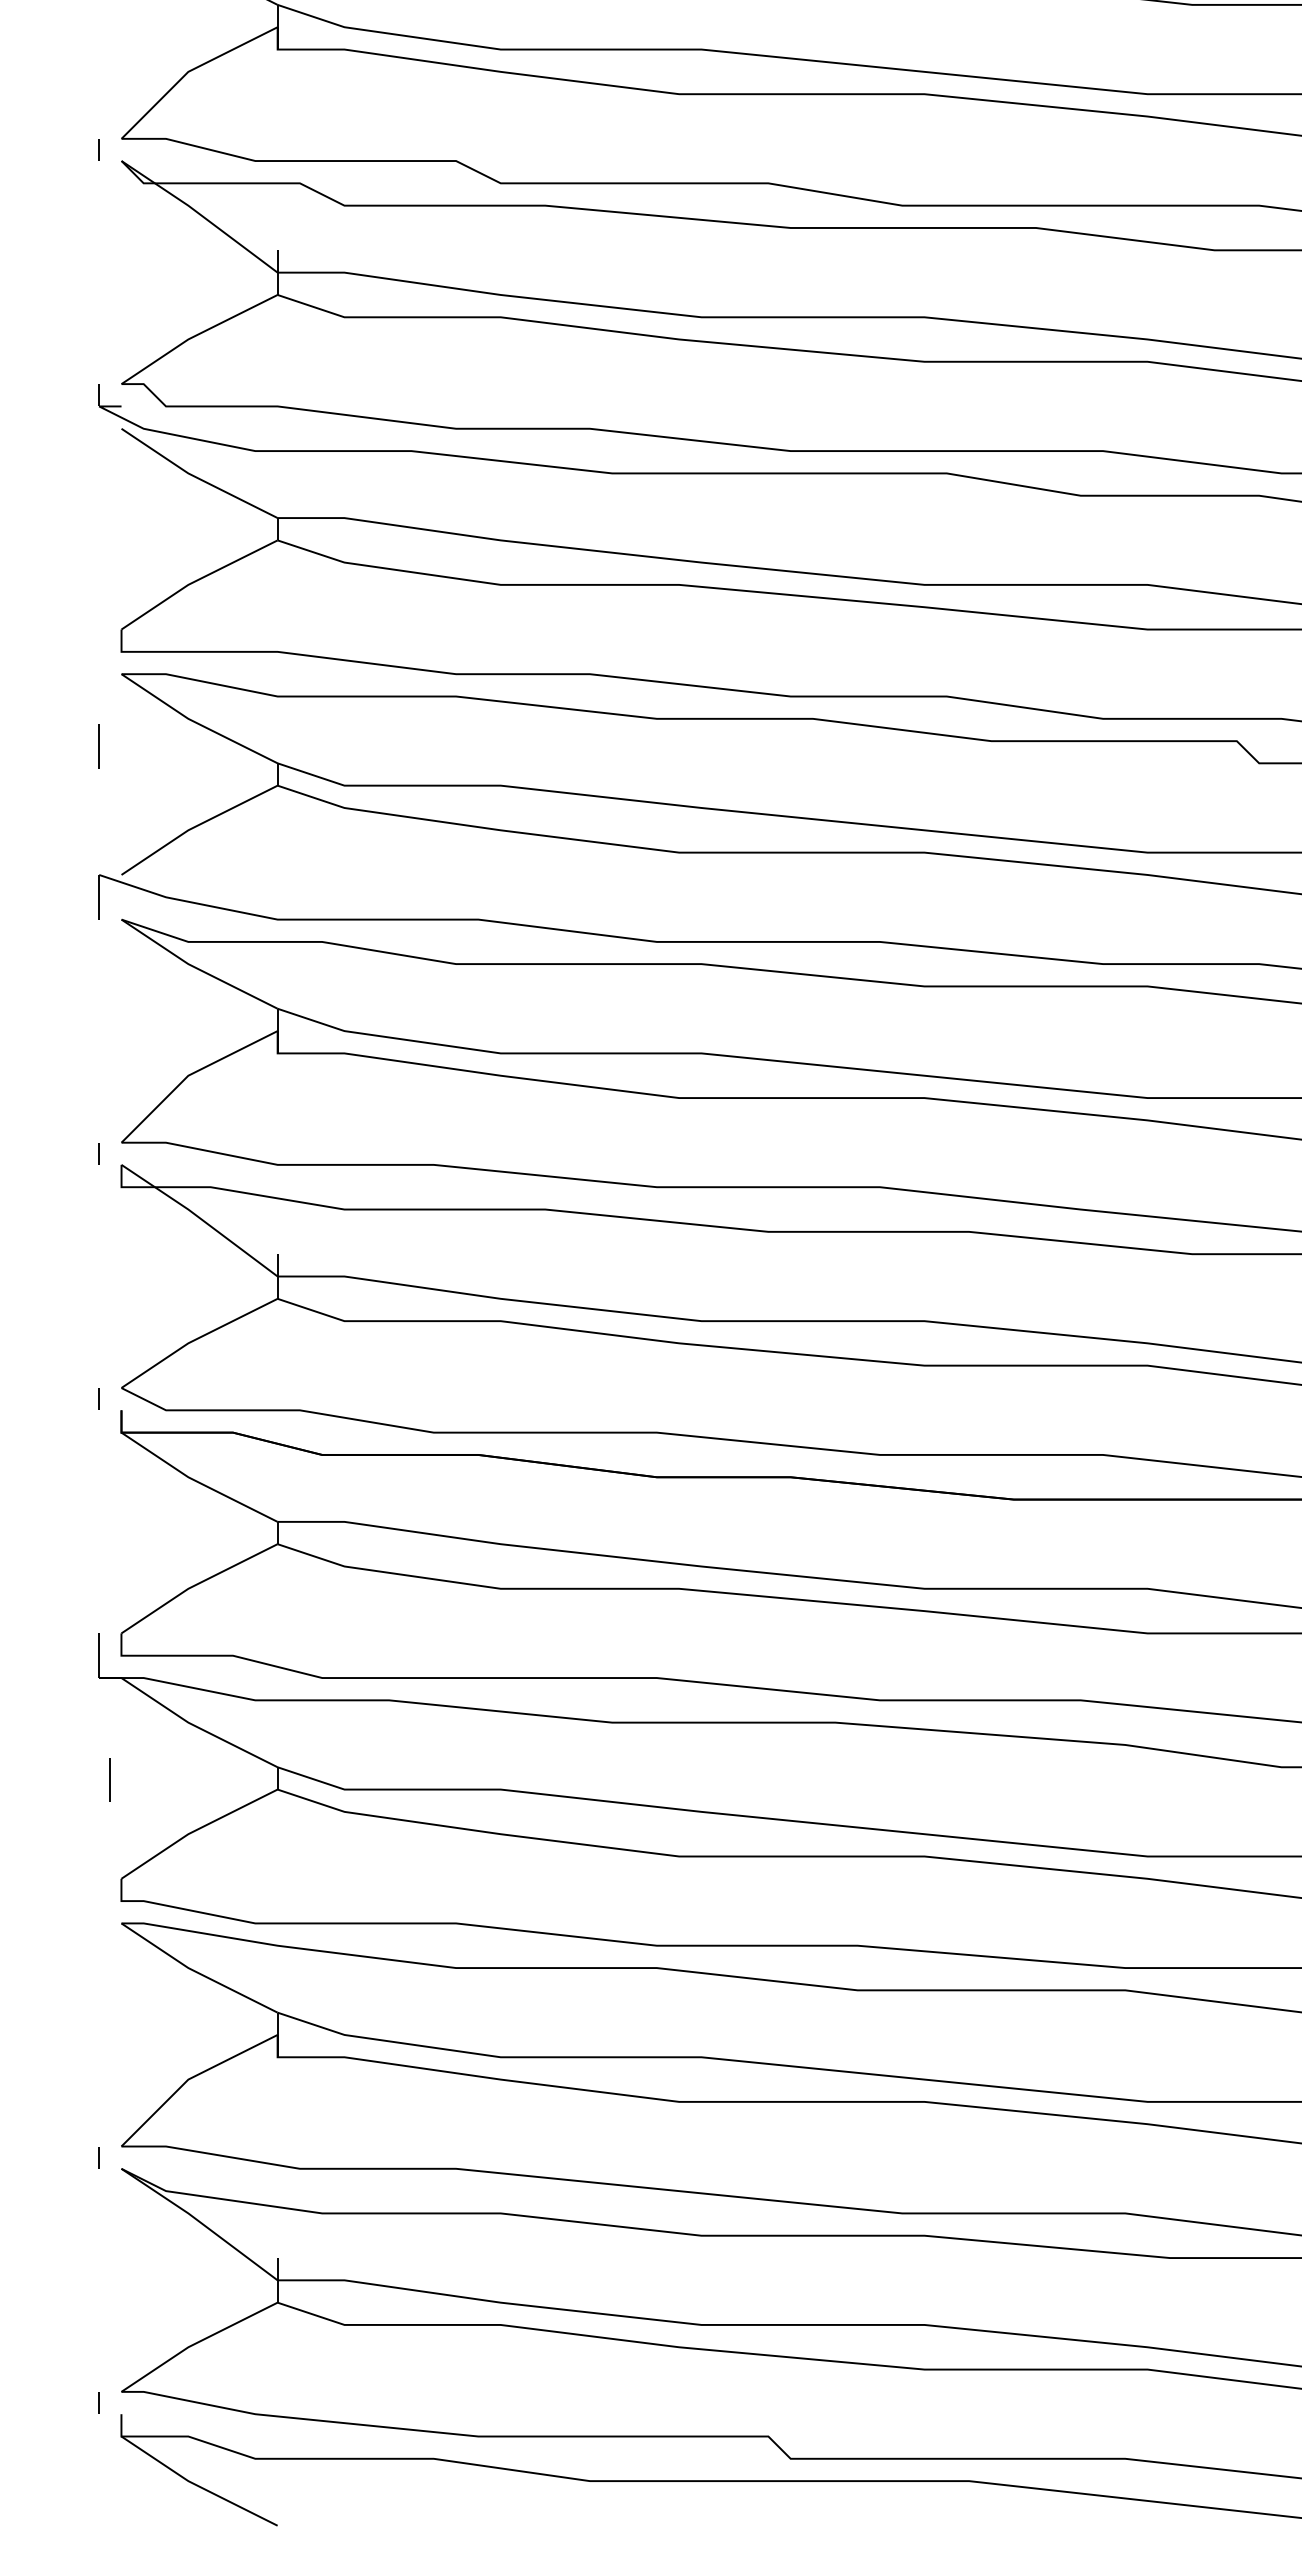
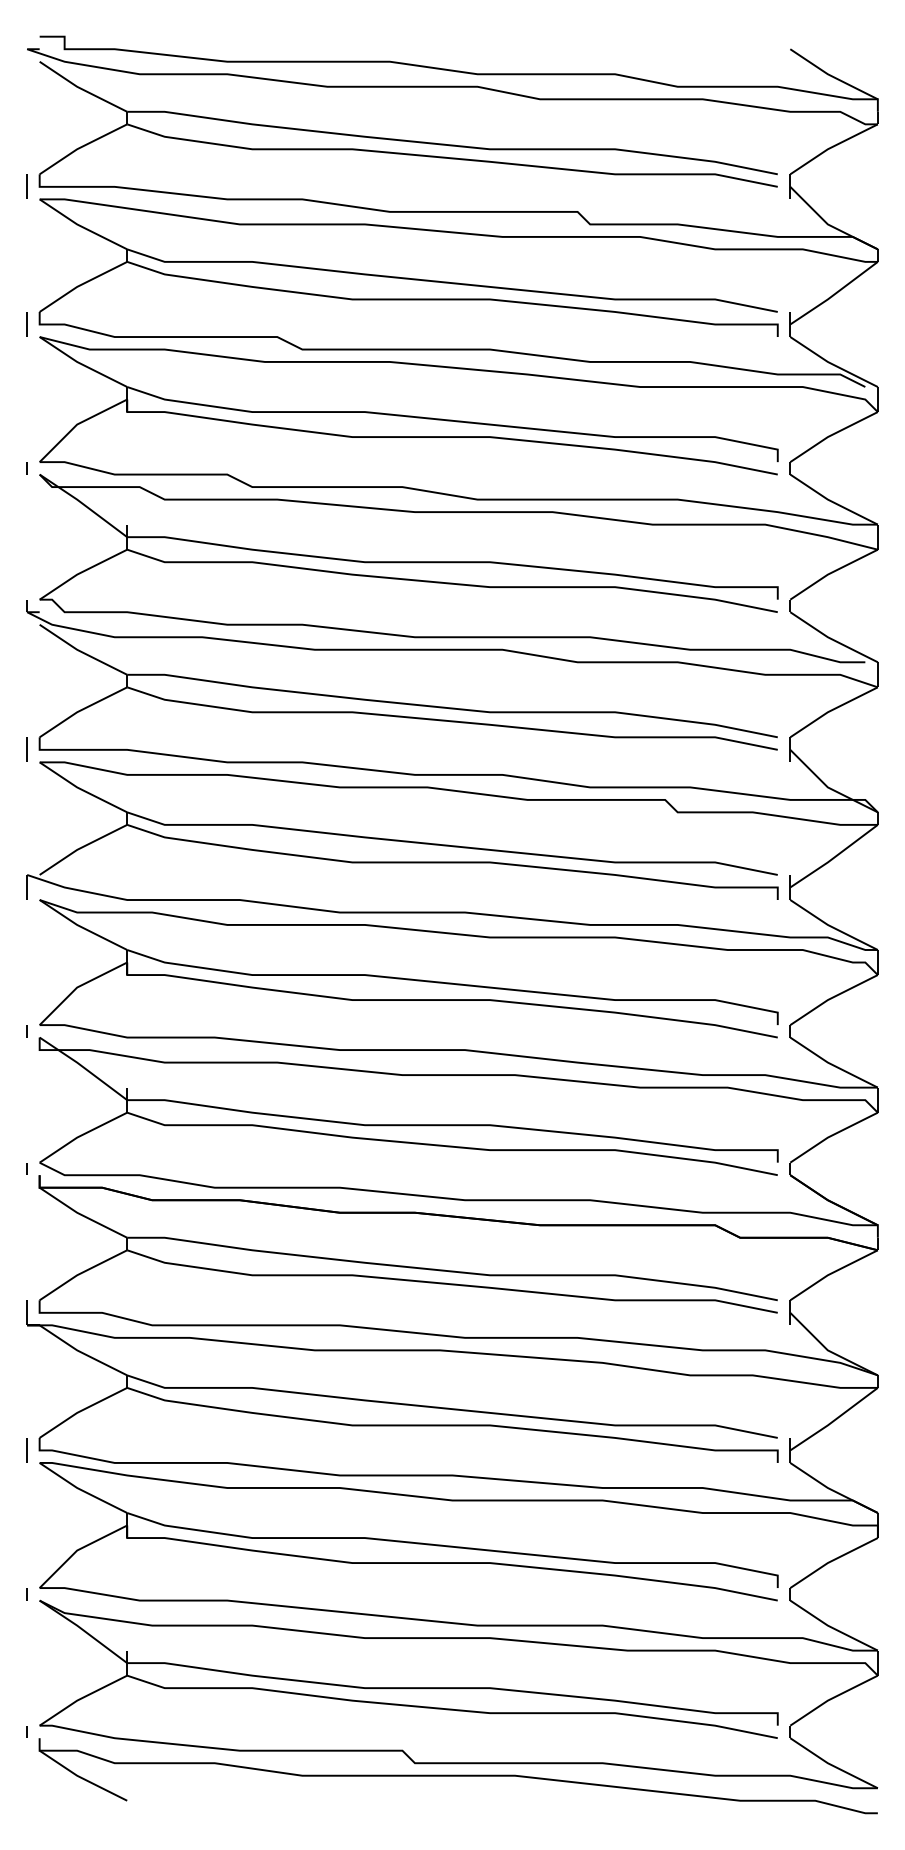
line: (98, 745) -> (26, 749), moved
line: (108, 1779) -> (26, 1450), moved

